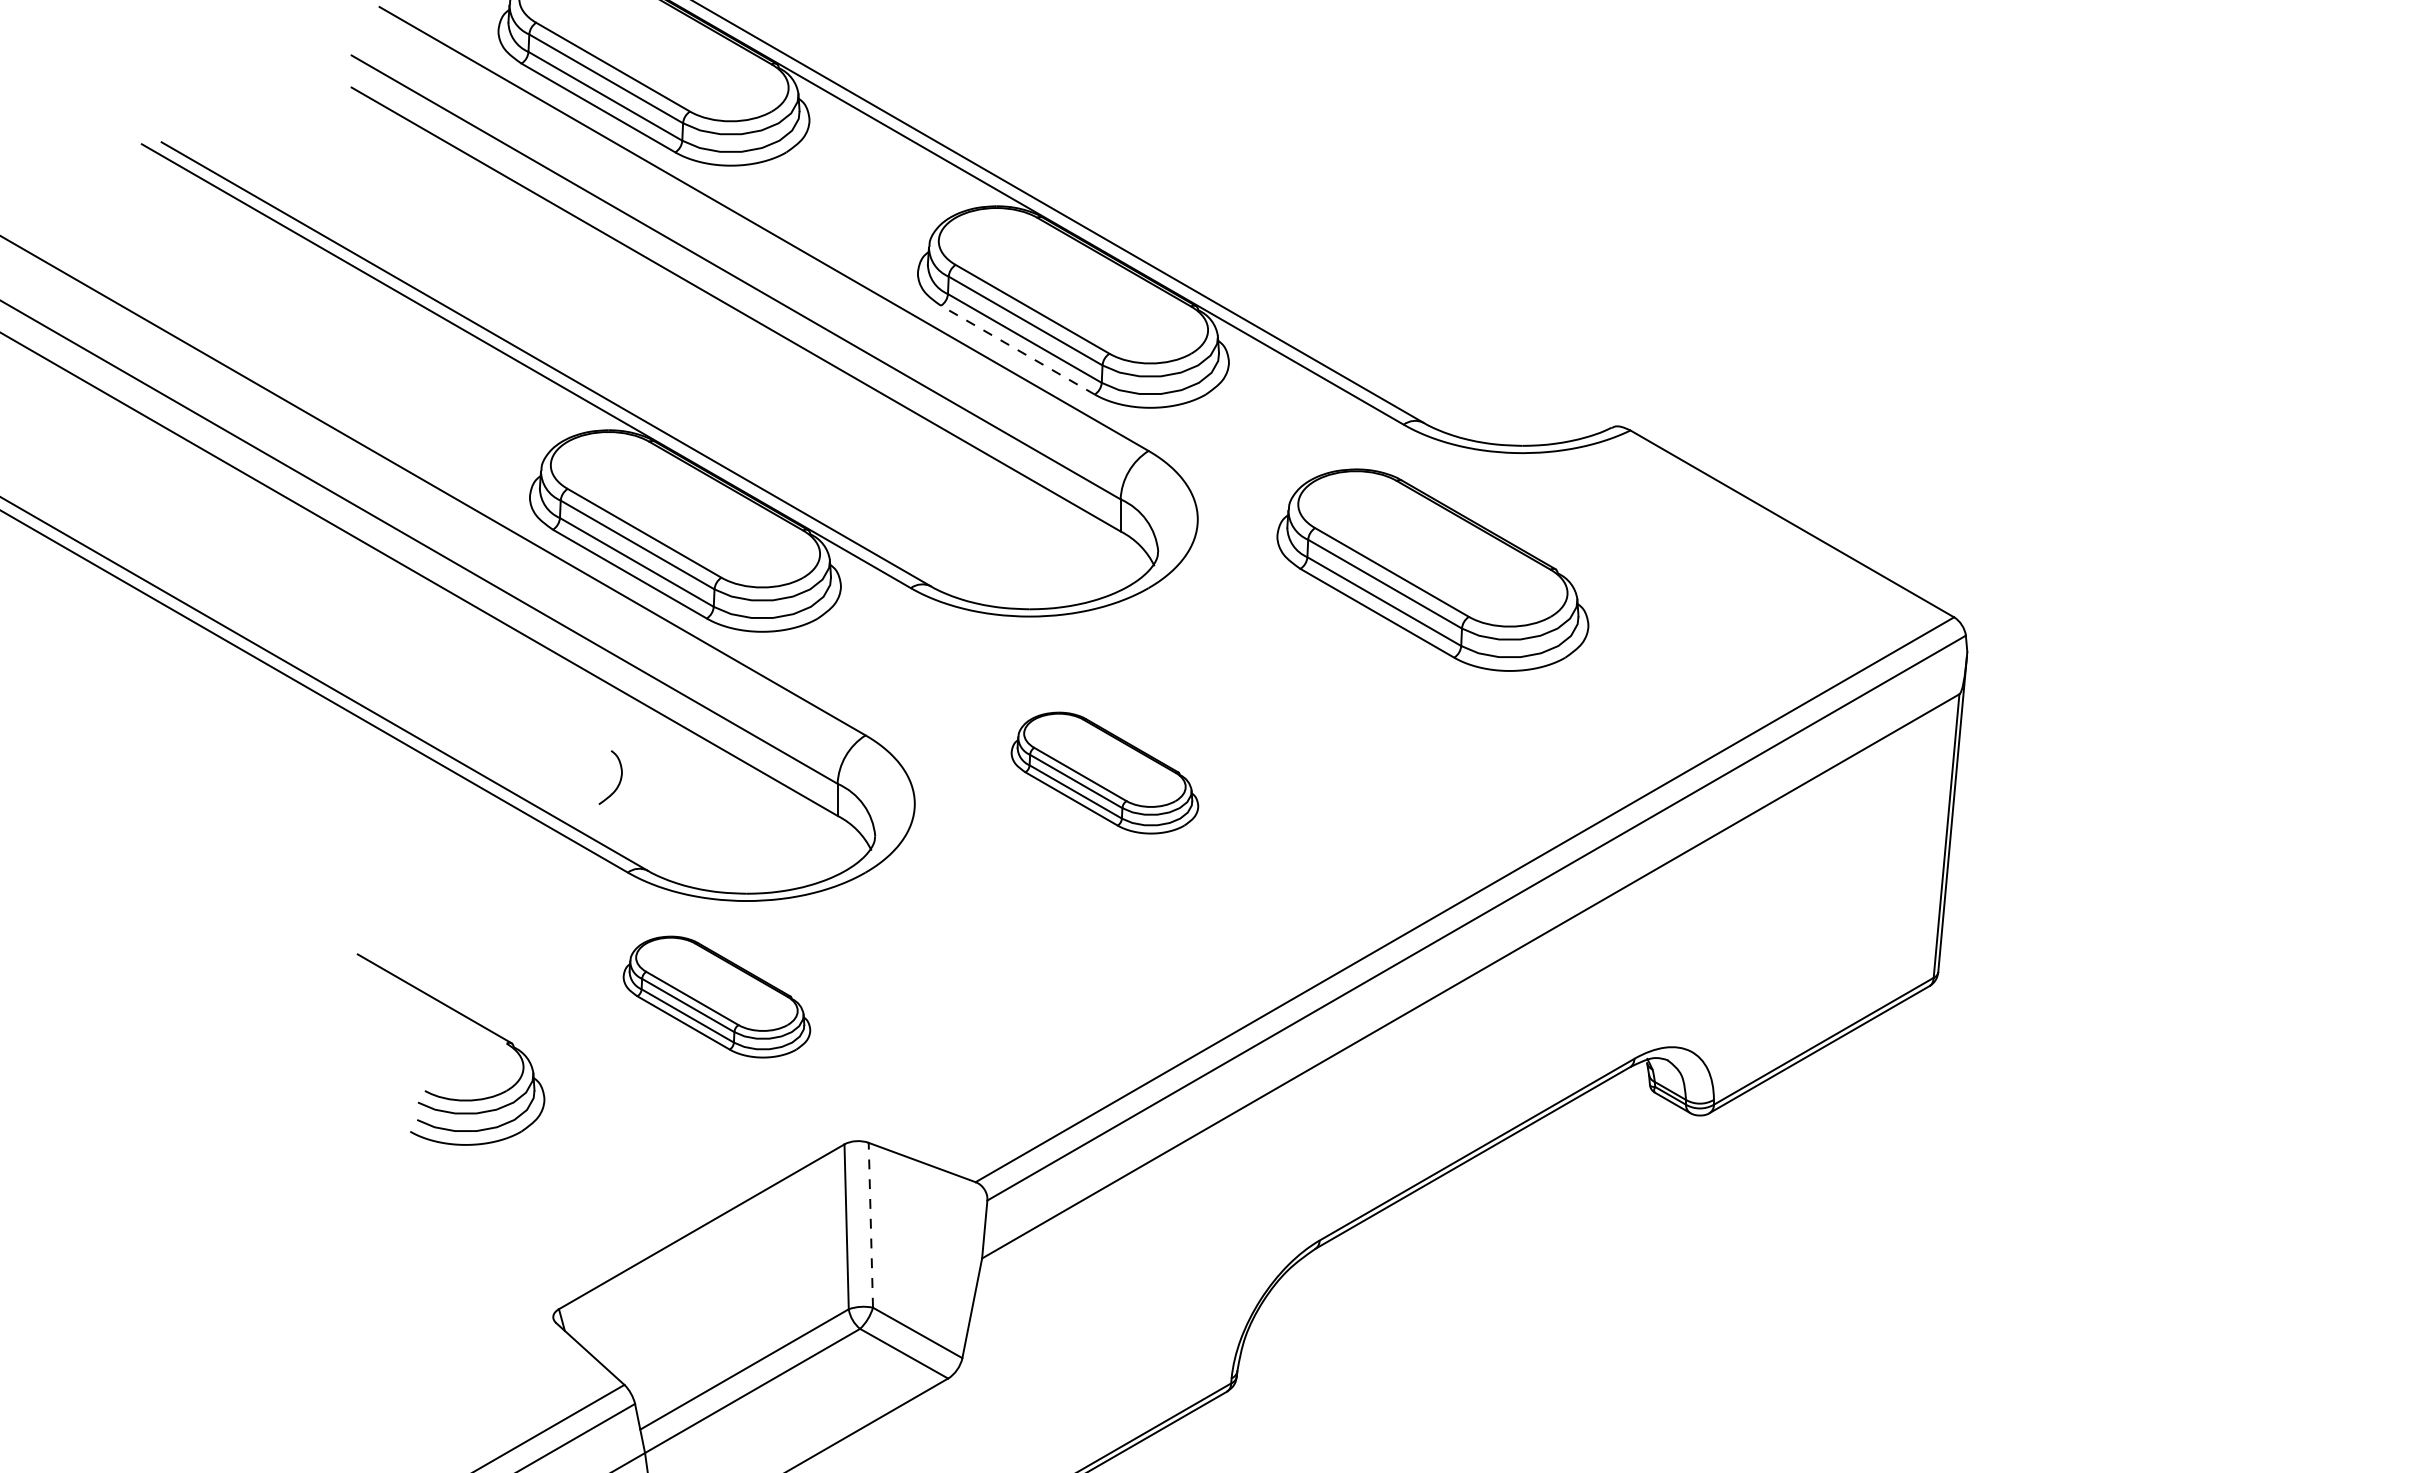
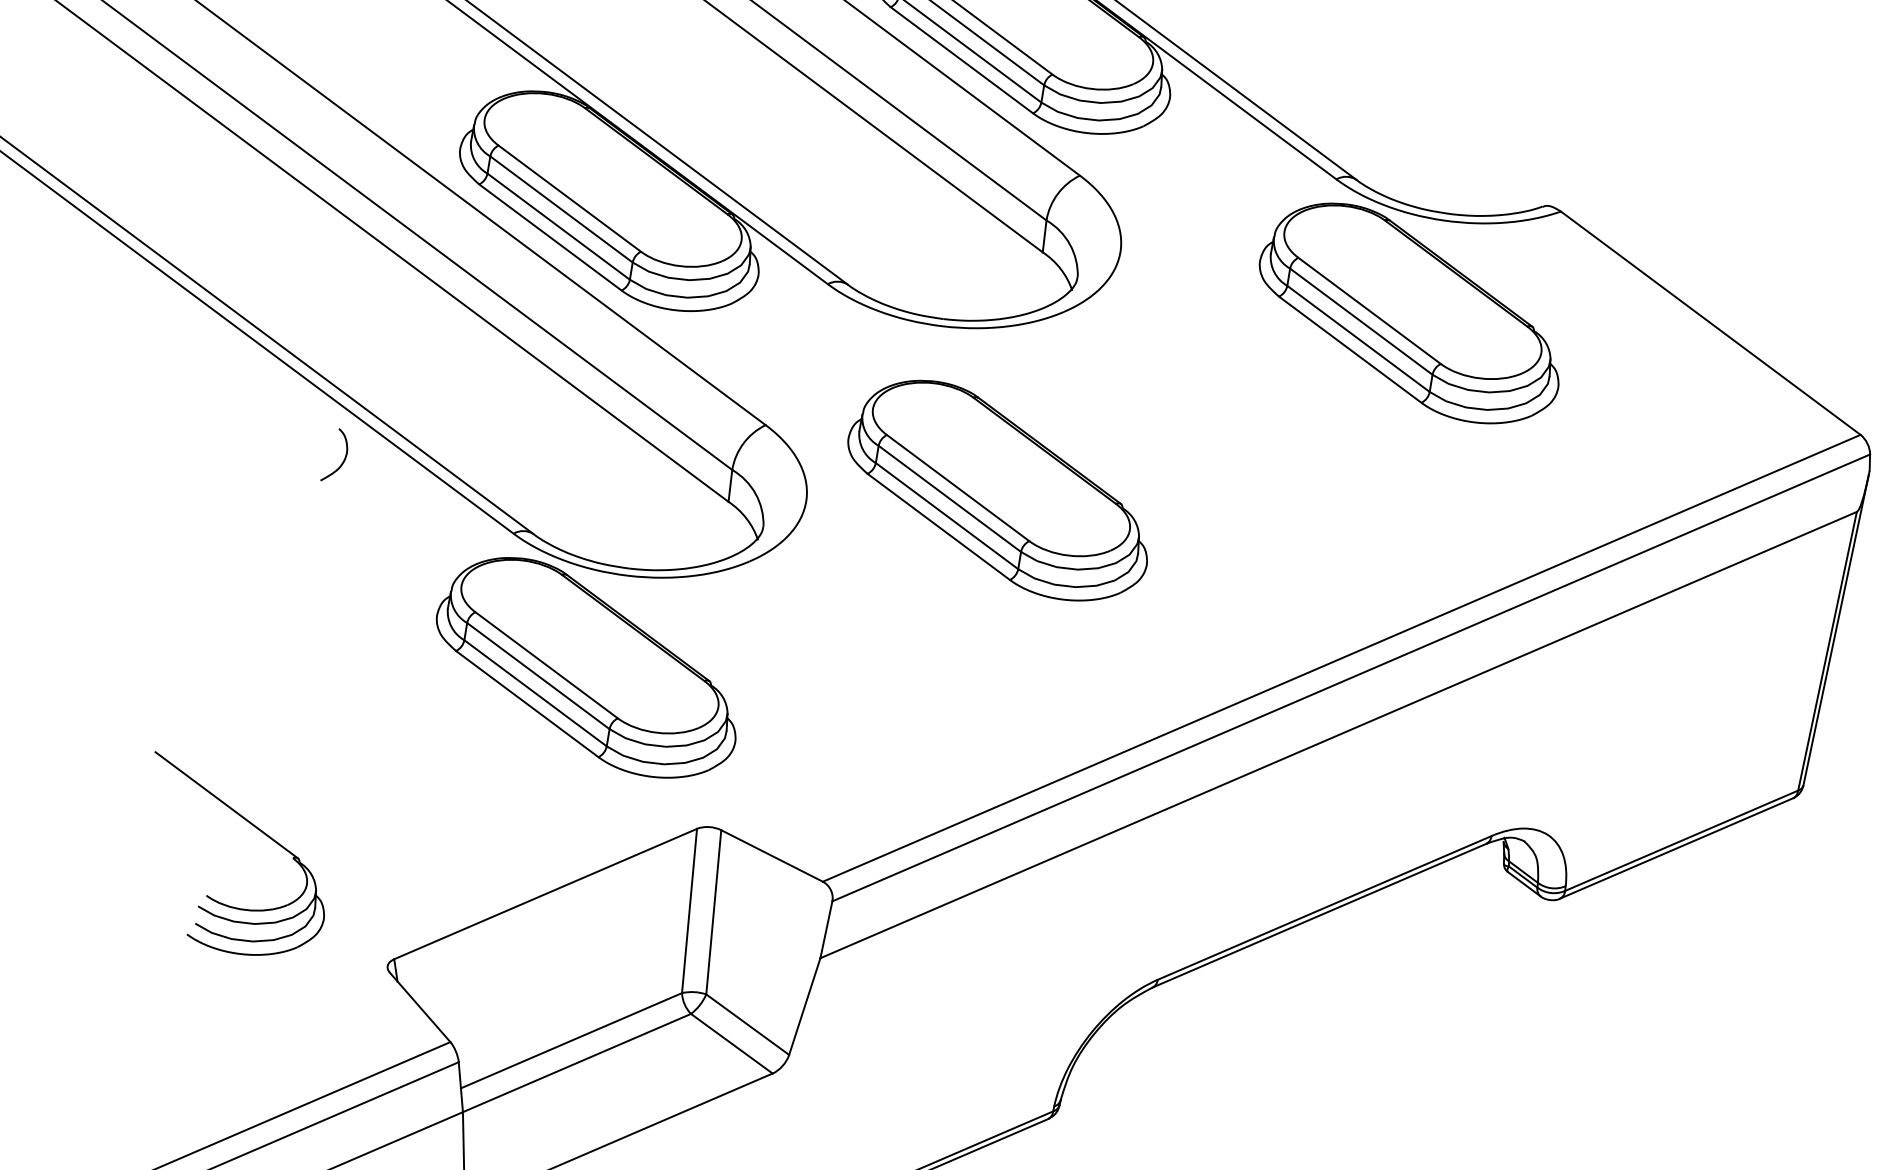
line: (1017, 350) -> (961, 60), dashed -> solid
part: (1432, 569) -> (1410, 312), moved
part: (1104, 772) -> (998, 489), size x1.67
curve: (619, 780) -> (343, 459), moved
part: (716, 996) -> (587, 667), size x1.67
part: (466, 1018) -> (256, 828), moved
line: (870, 1224) -> (713, 911), dashed -> solid

